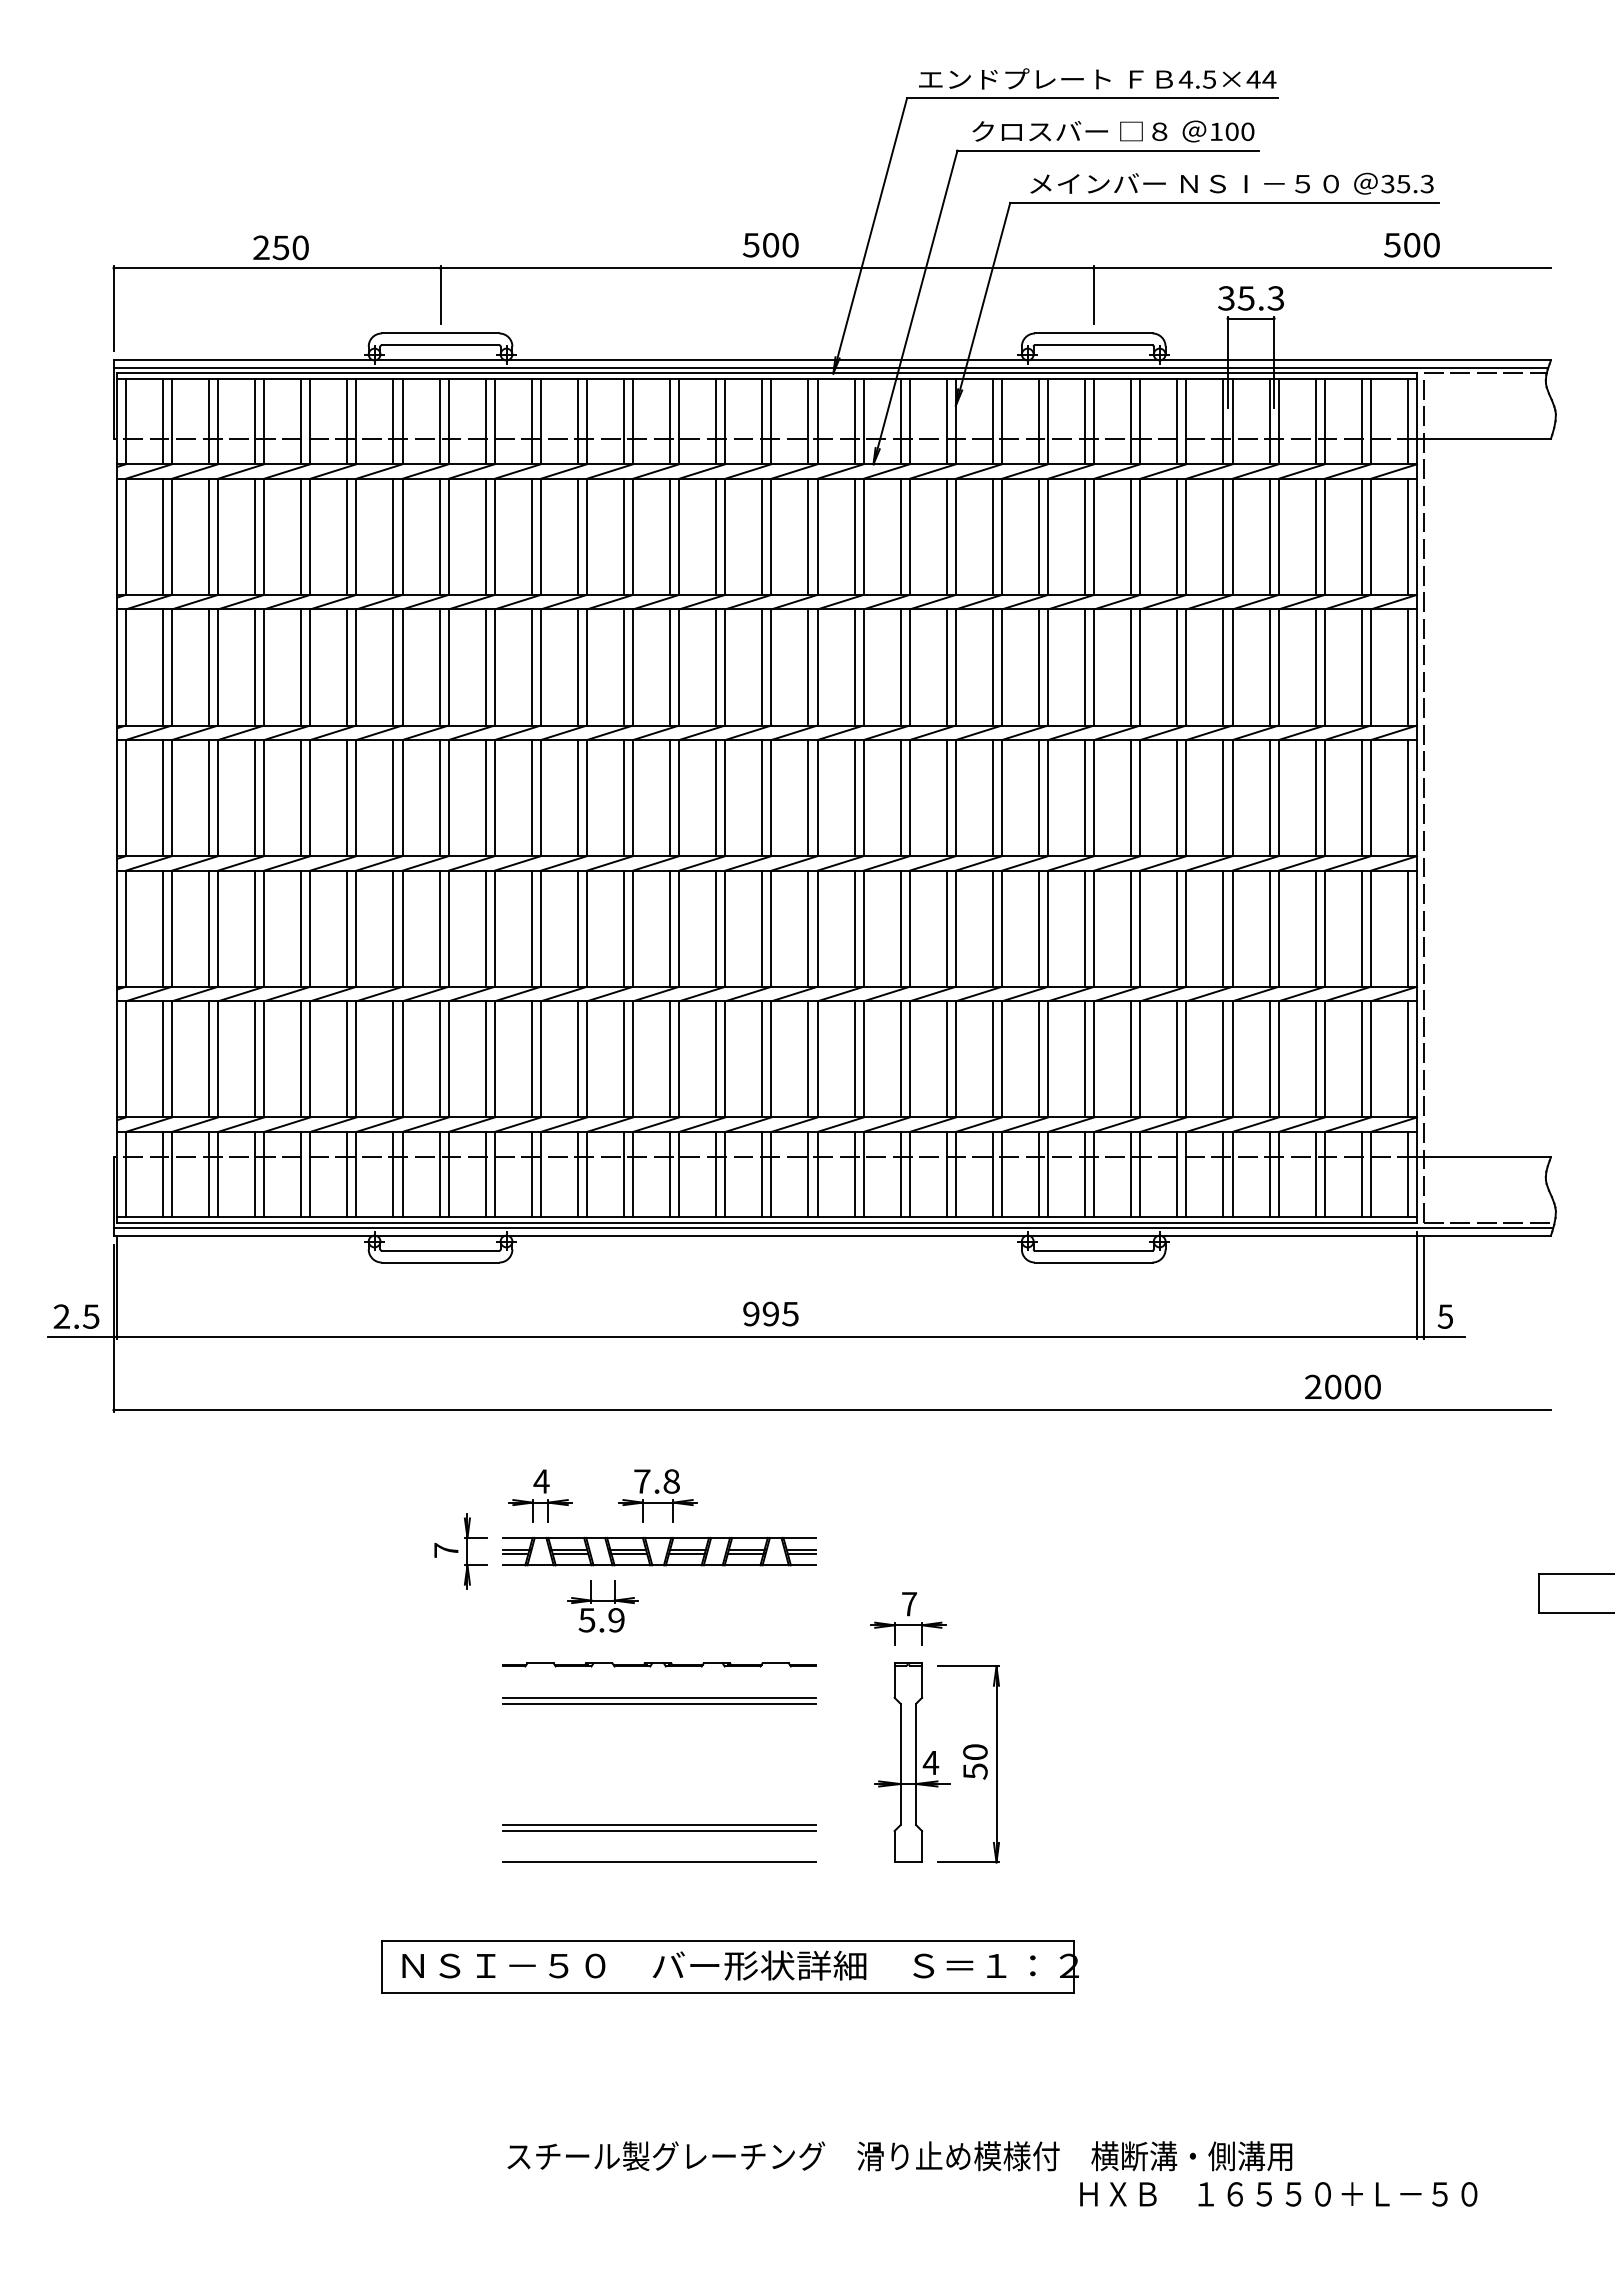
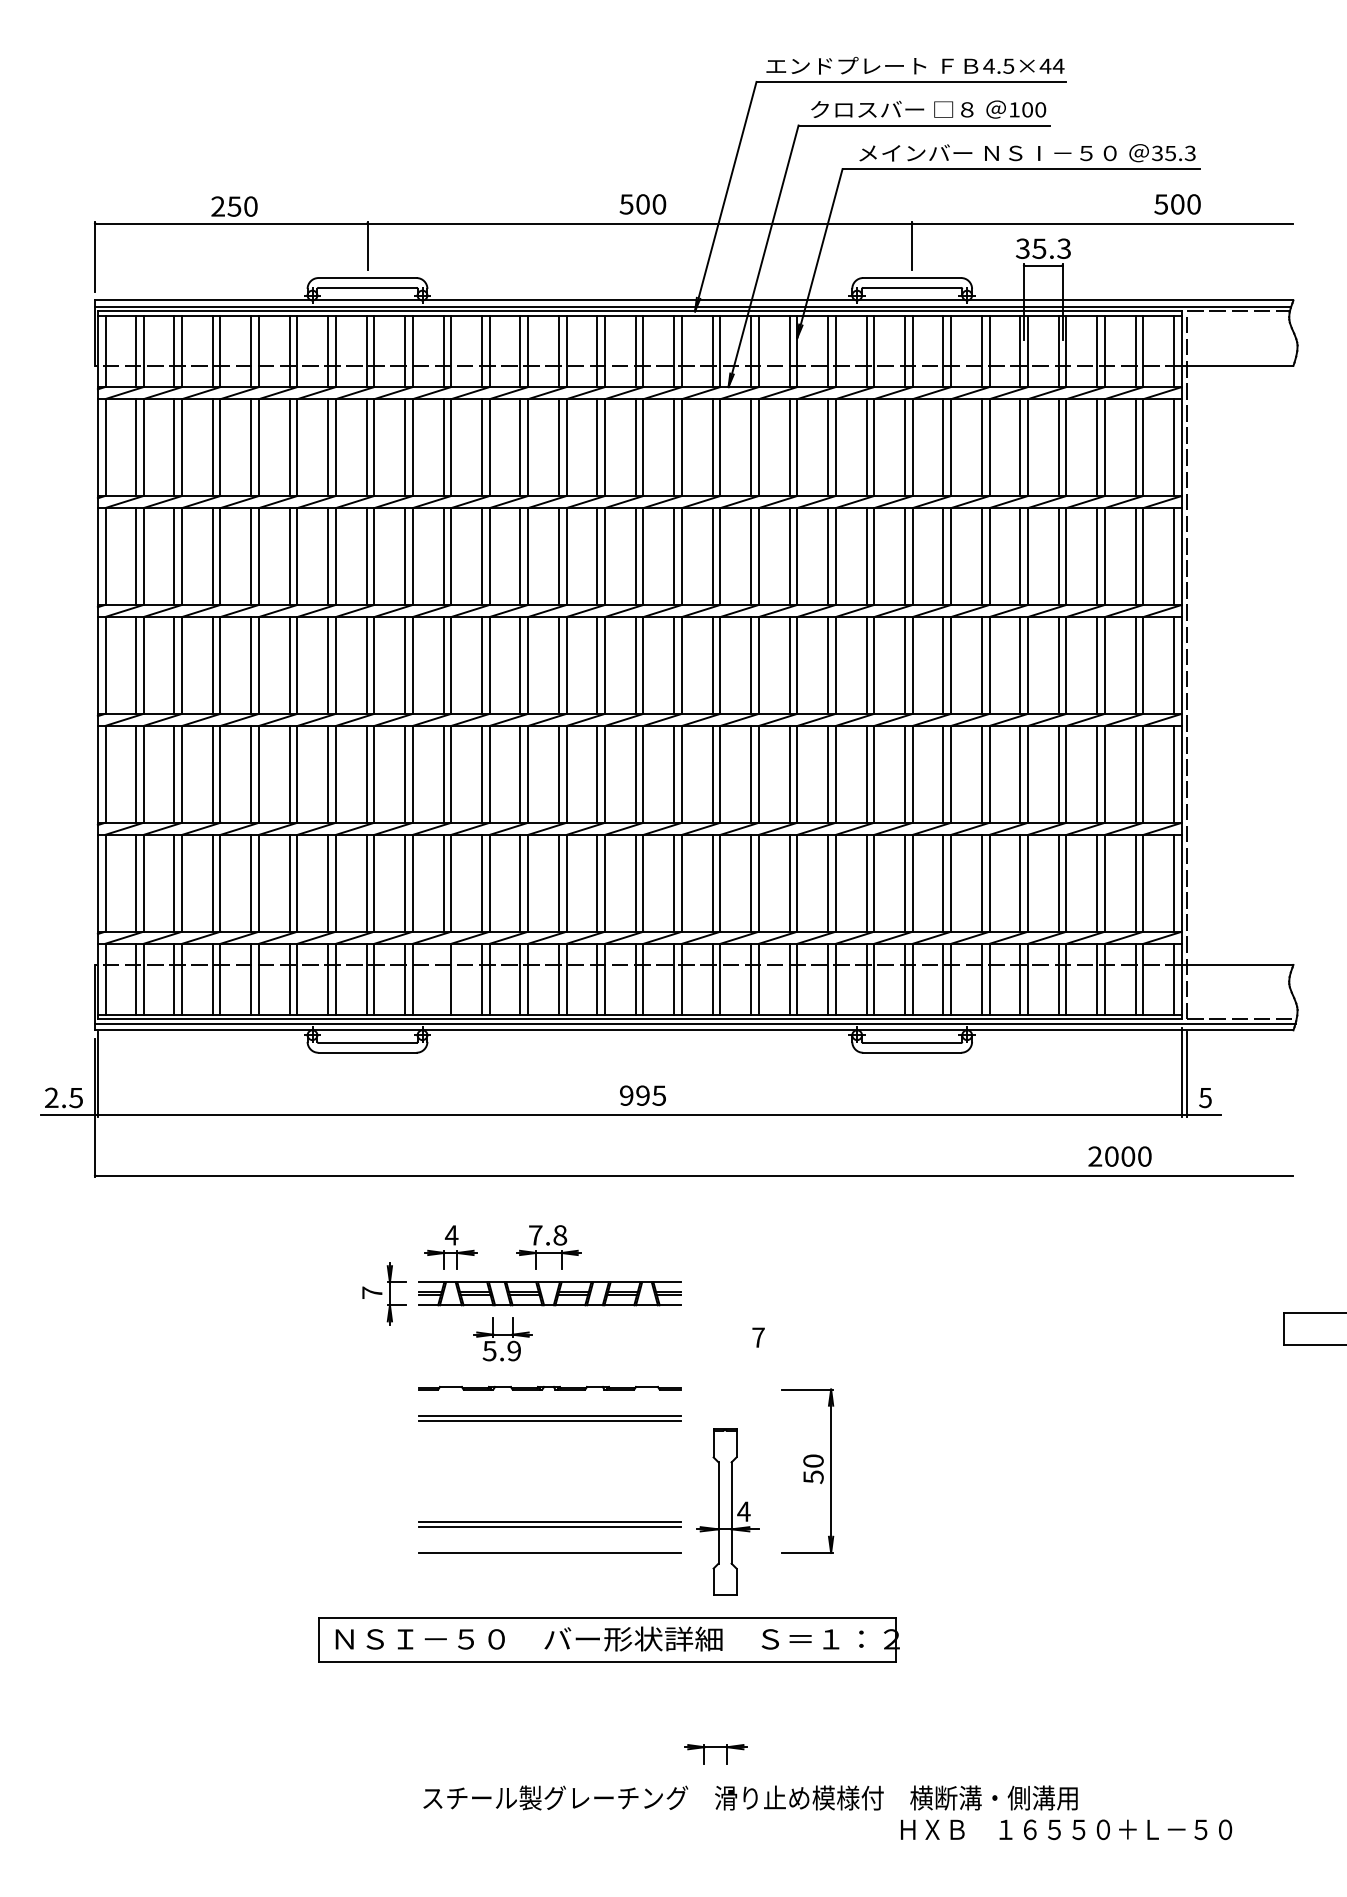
line: (531, 1173) -> (443, 978), removed
part: (908, 1625) -> (716, 1747), moved
part: (912, 1762) -> (728, 1511), moved

